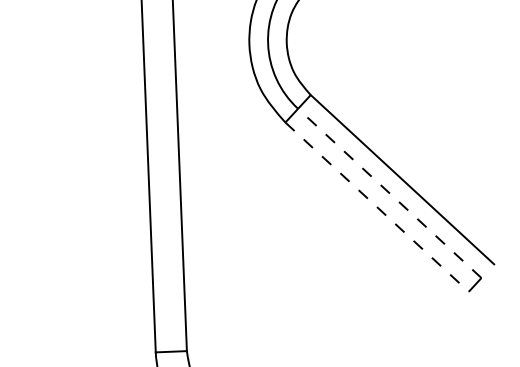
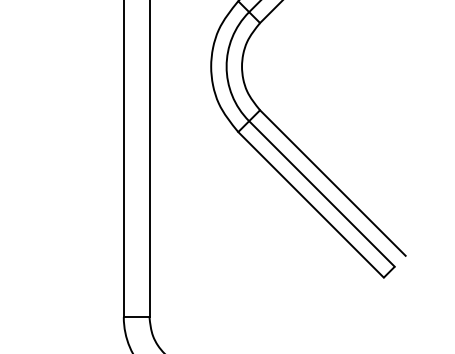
line: (389, 192) -> (321, 193), dashed -> solid
line: (377, 206) -> (311, 204), dashed -> solid

